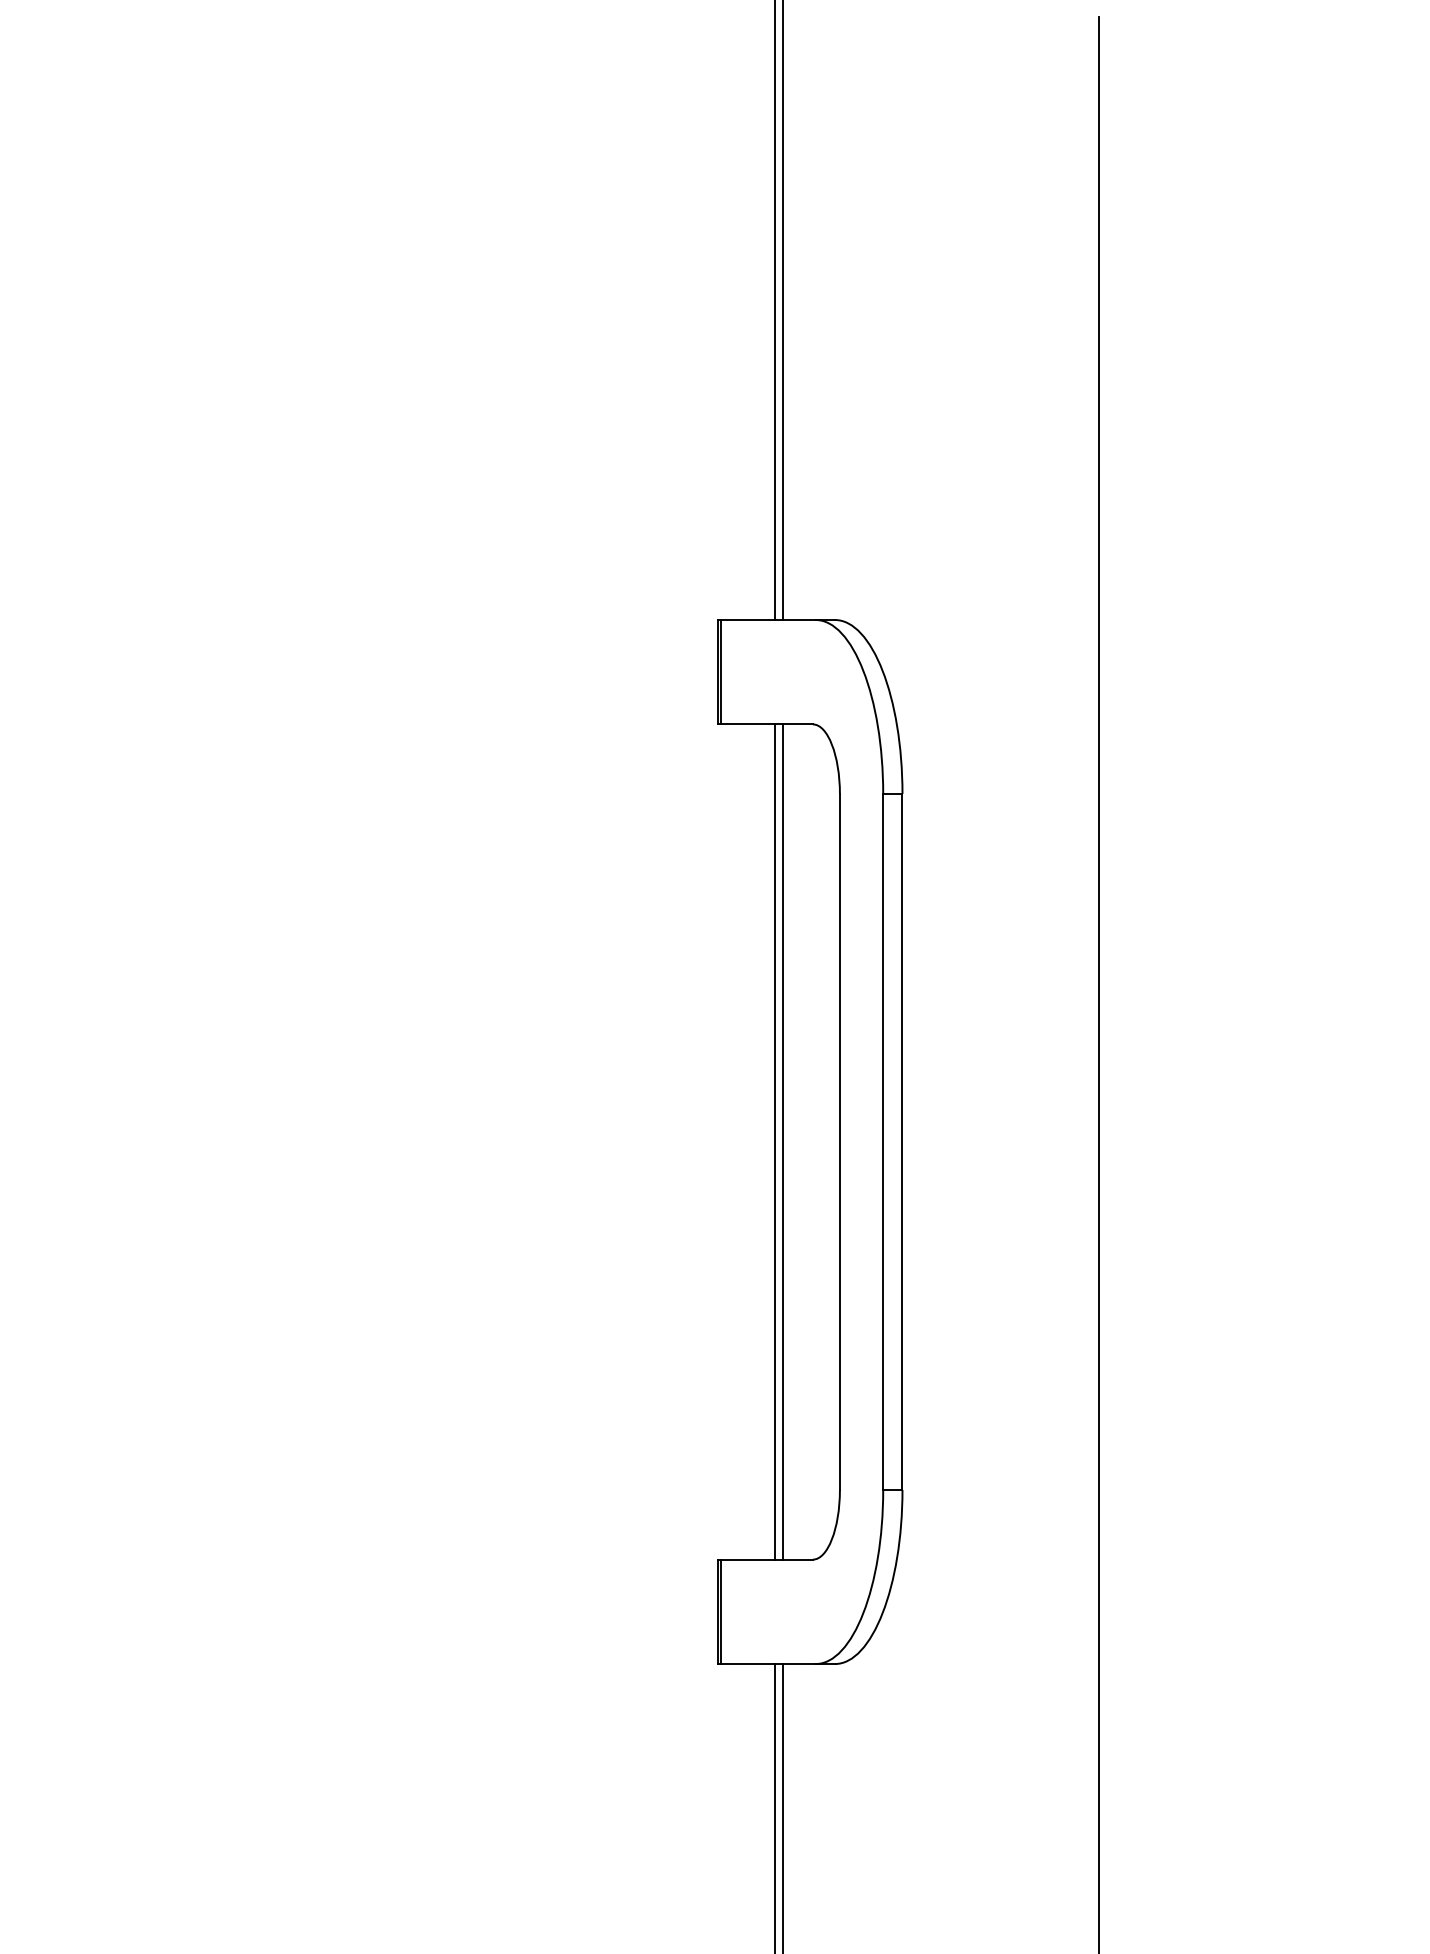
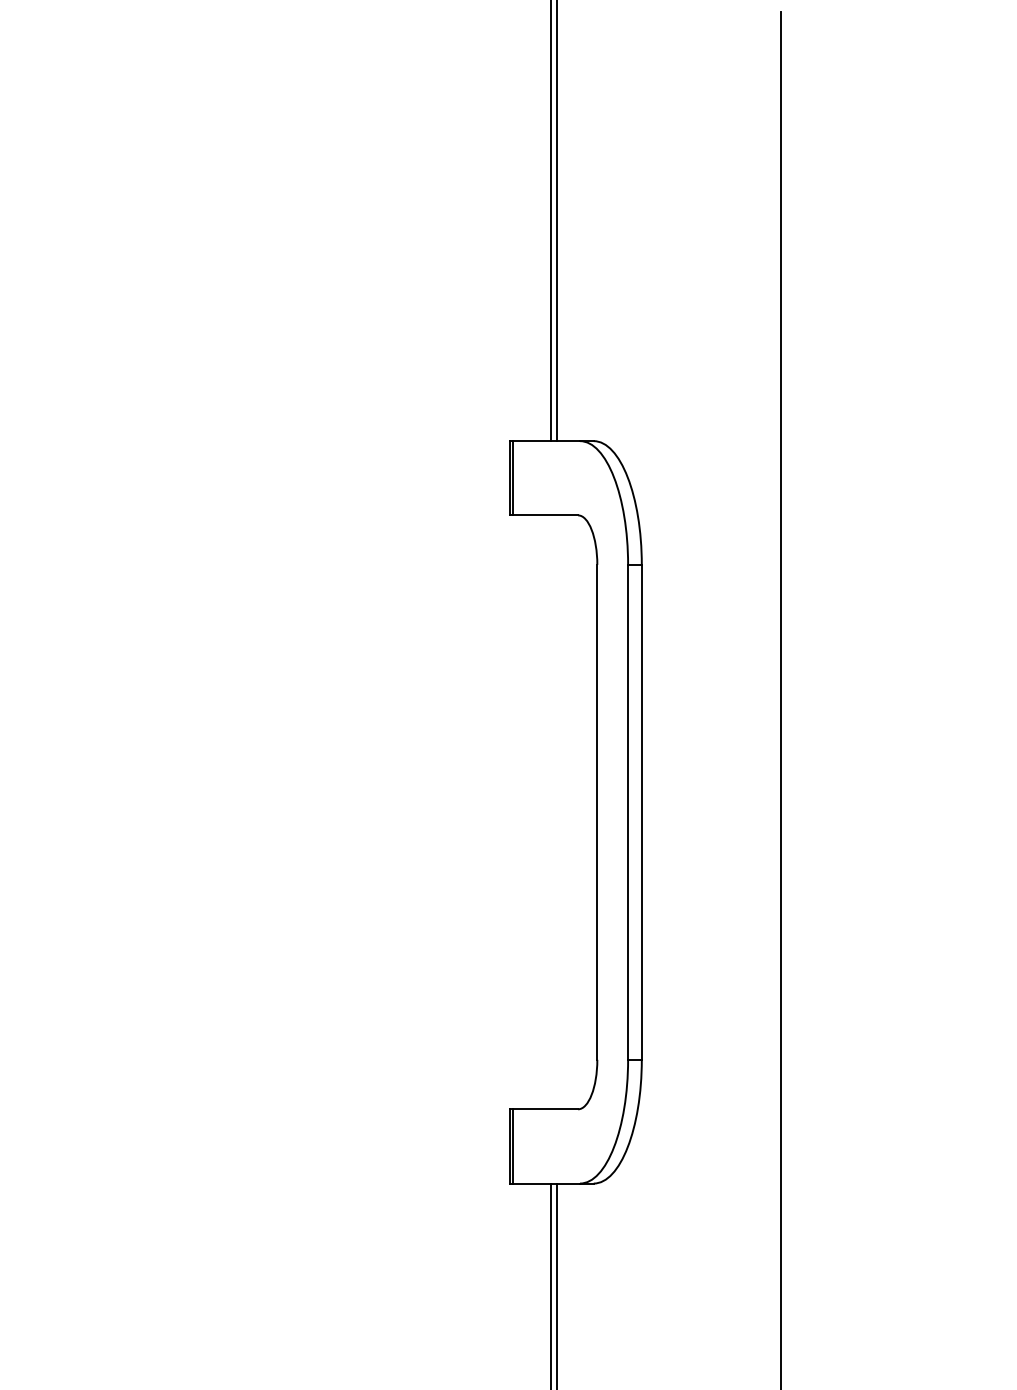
line: (775, 1141) -> (551, 811), removed
line: (783, 1141) -> (557, 811), removed

